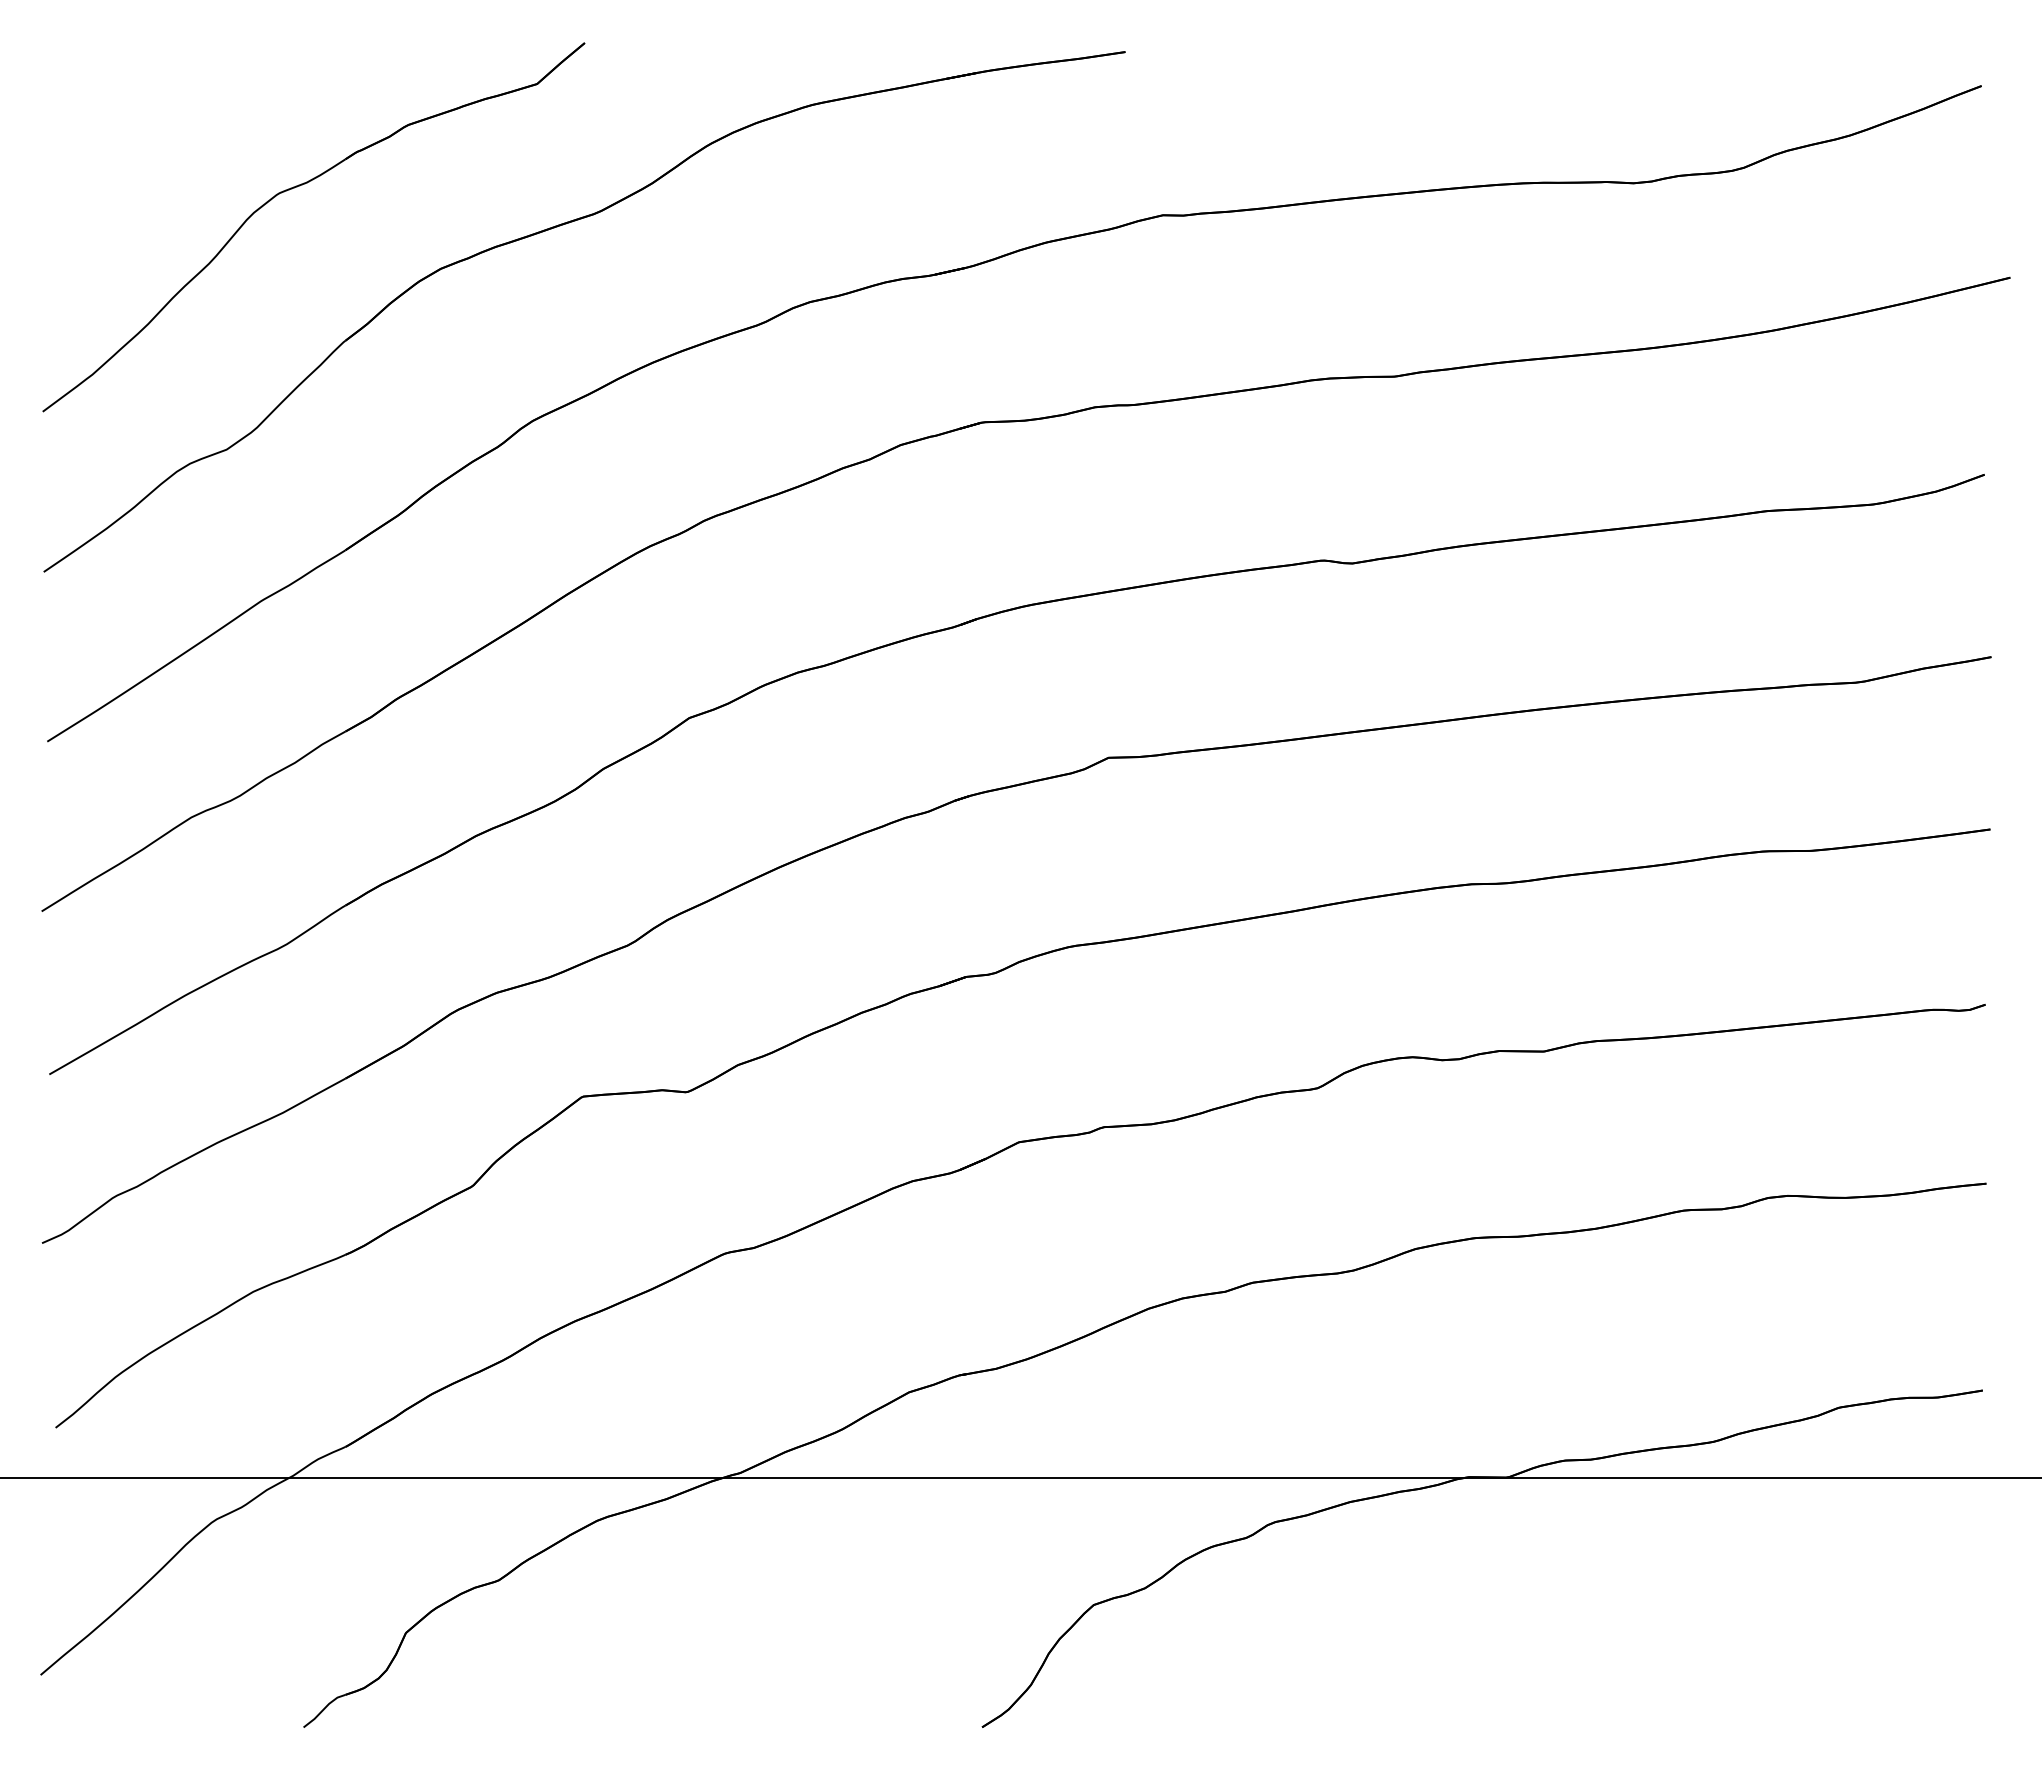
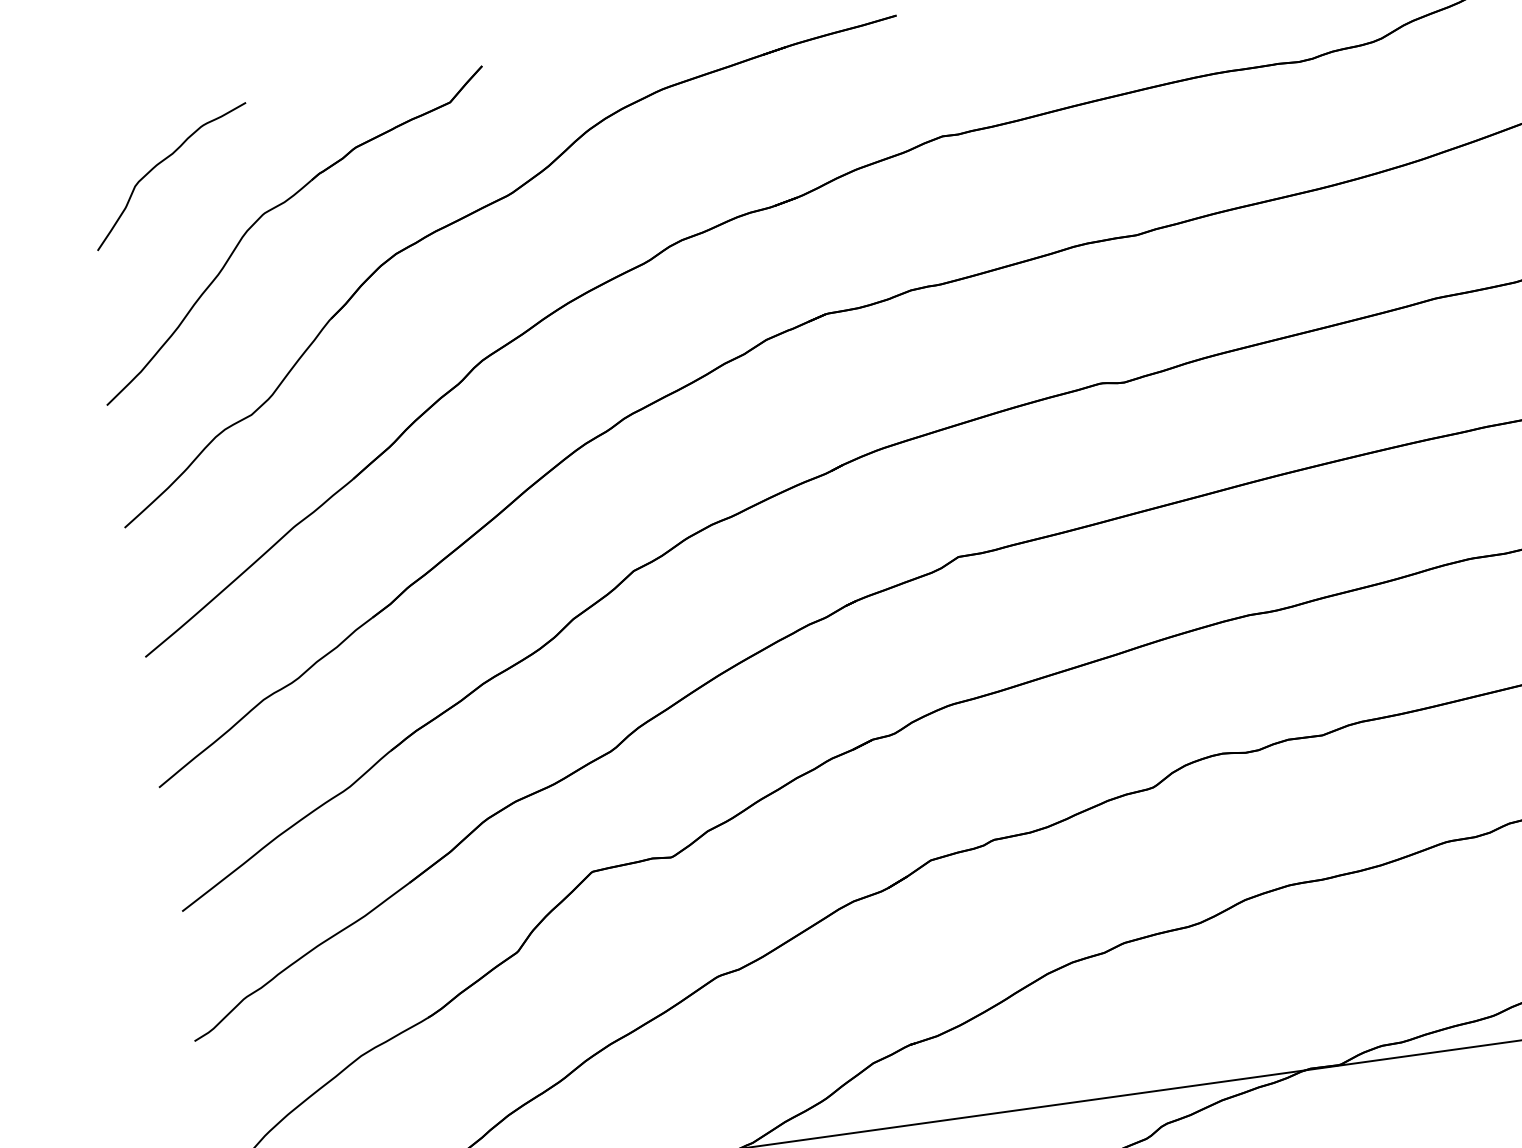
curve: (157, 109) -> (162, 162), added

